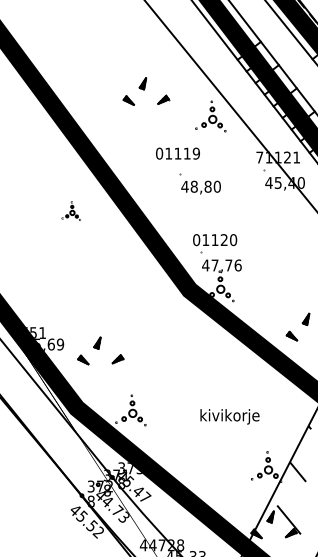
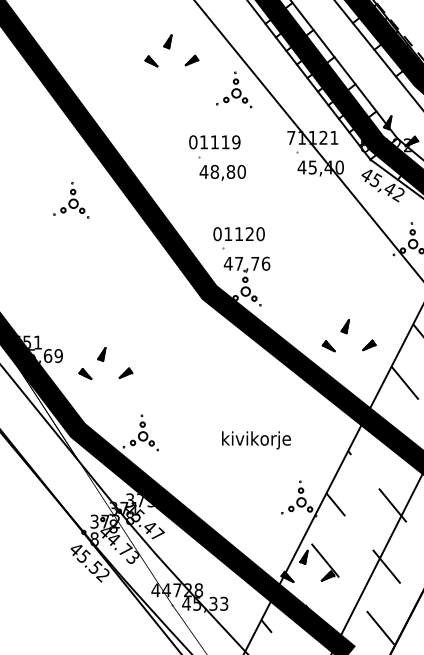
part: (145, 91) -> (171, 50), moved
text: (177, 153) -> (214, 142), moved
part: (71, 211) -> (71, 200), size x1.67

